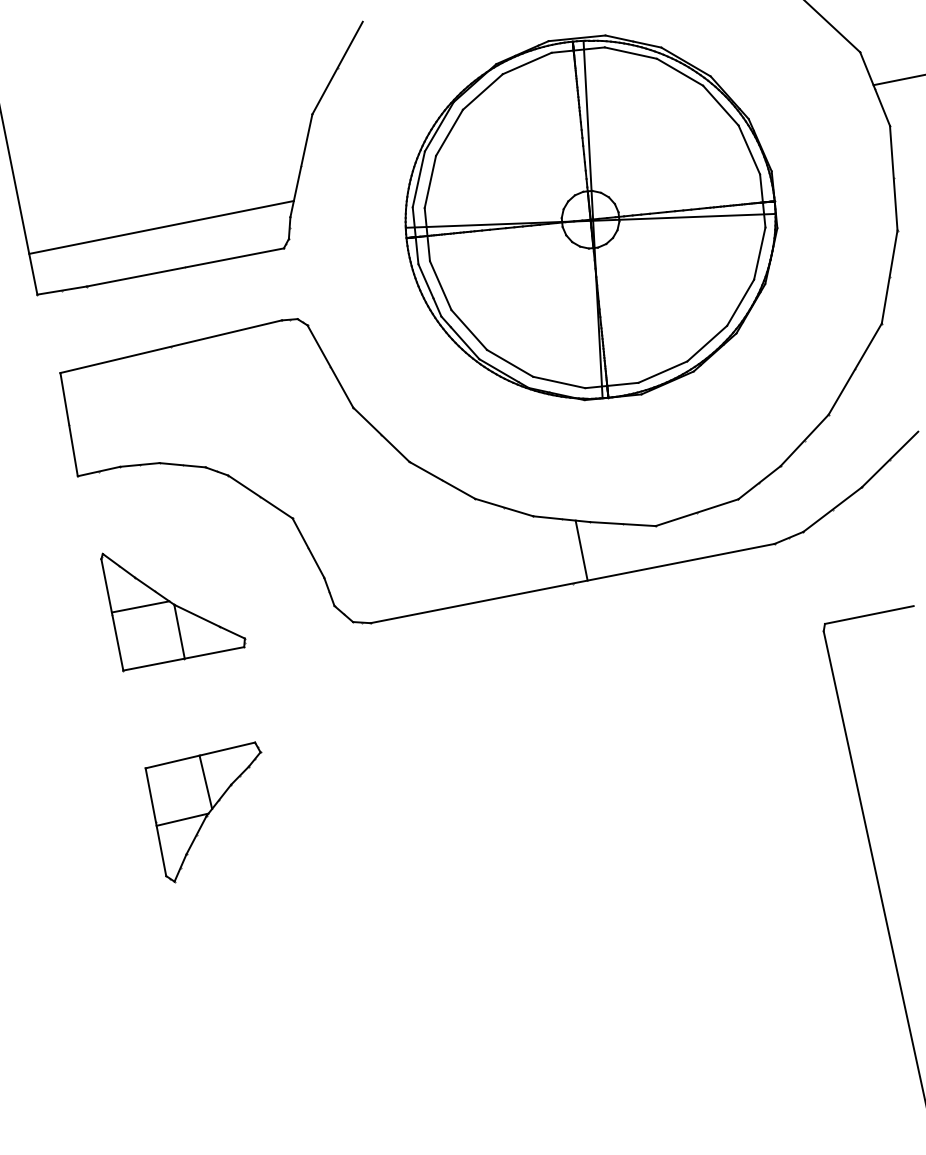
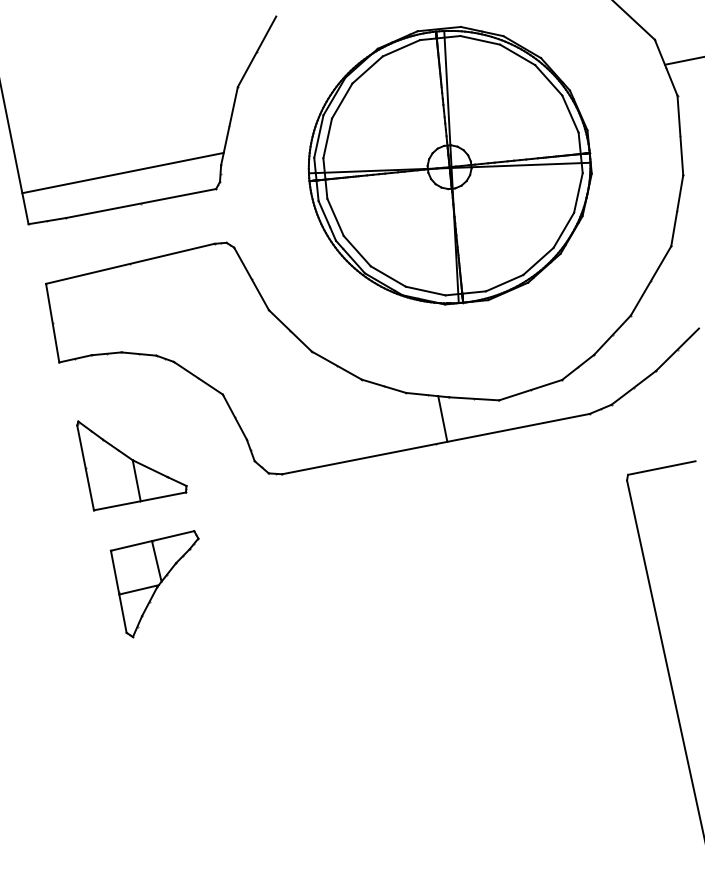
line: (141, 606) -> (107, 461), removed
part: (202, 812) -> (154, 584), moved

